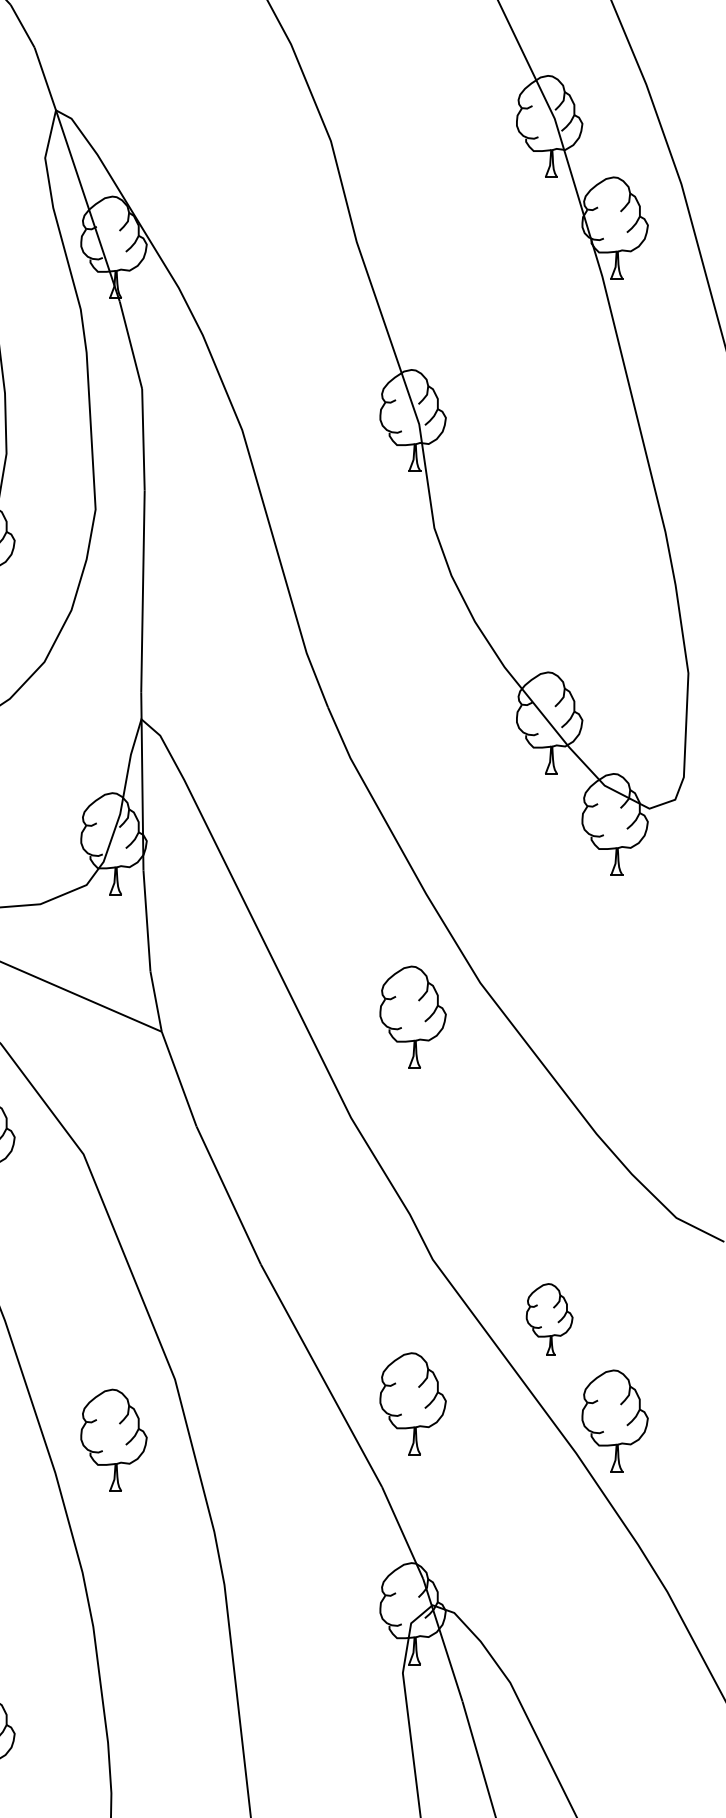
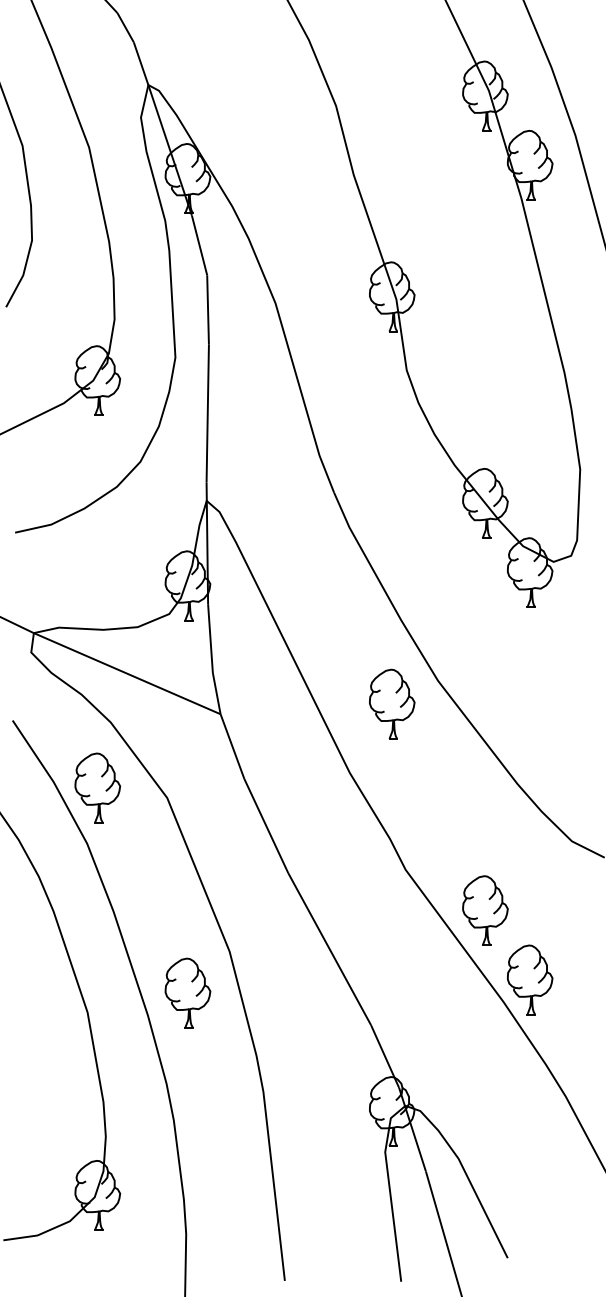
part: (549, 1319) -> (485, 910), size x1.43
part: (413, 1402) -> (392, 967), removed

